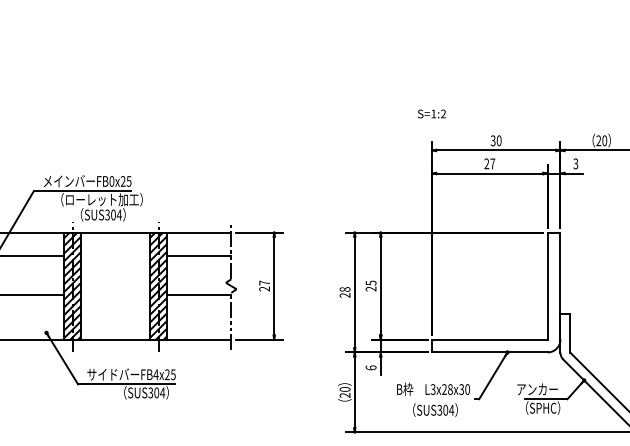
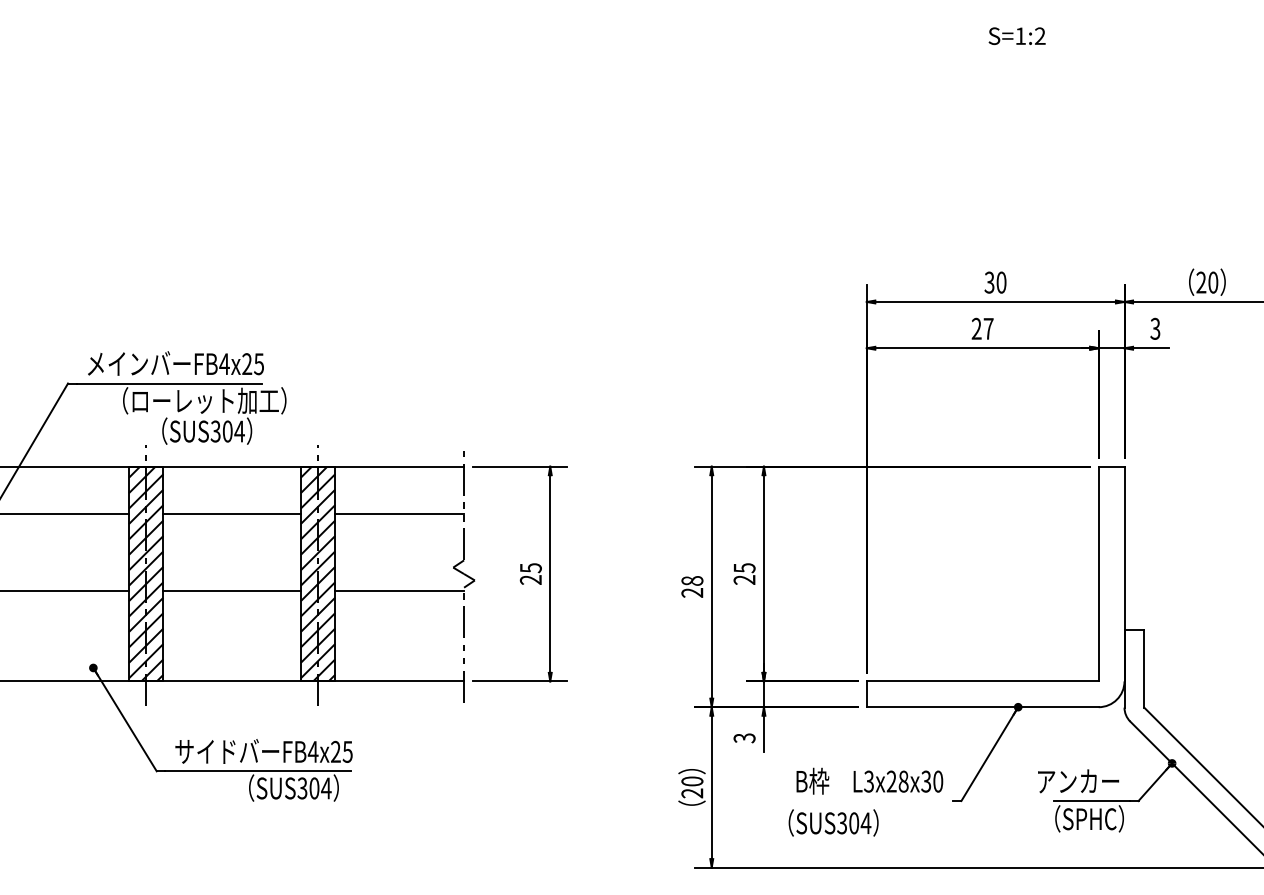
text: (432, 113) -> (1018, 35), moved
text: (111, 181) -> (223, 364), FB0x25 -> FB4x25
line: (115, 256) -> (231, 514), added
text: (264, 282) -> (530, 566), 27 -> 25
line: (115, 294) -> (231, 590), added
text: (370, 367) -> (743, 737), 6 -> 3
text: (435, 409) -> (833, 821), moved

